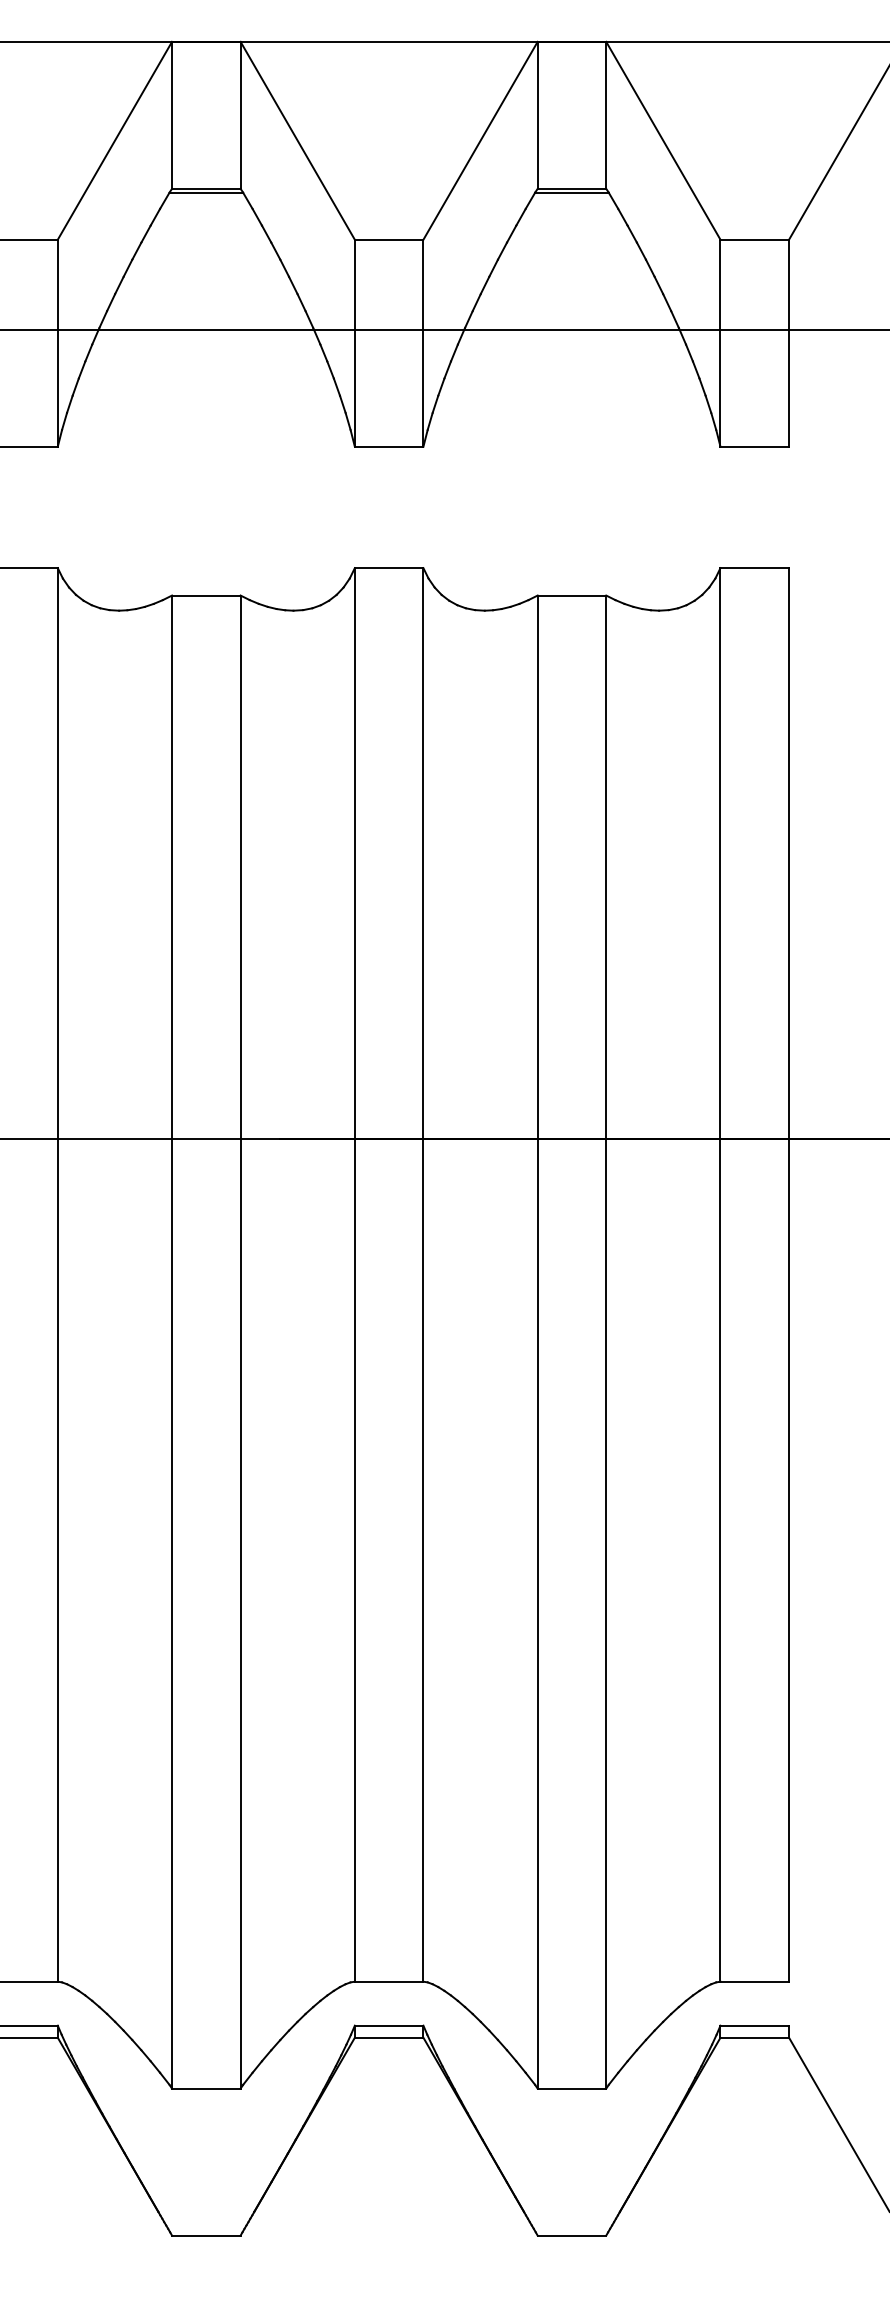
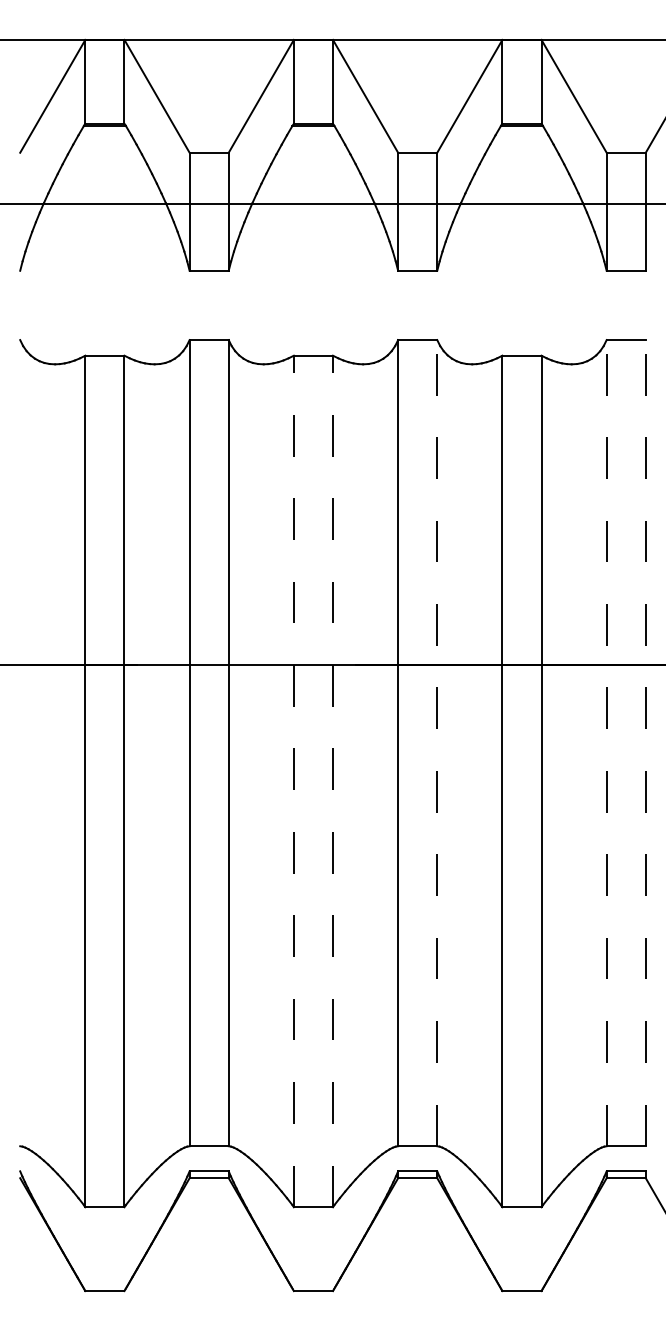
line: (423, 1273) -> (437, 742), solid -> dashed
line: (720, 1273) -> (606, 742), solid -> dashed
line: (788, 1273) -> (645, 742), solid -> dashed
line: (171, 1342) -> (293, 781), solid -> dashed
line: (241, 1342) -> (333, 781), solid -> dashed

